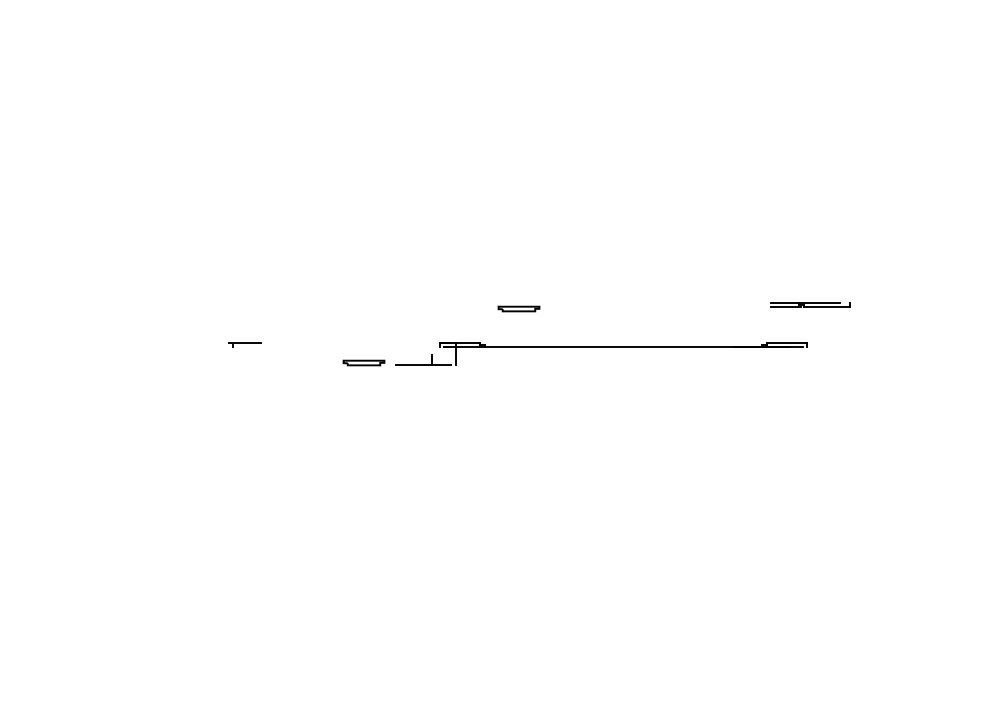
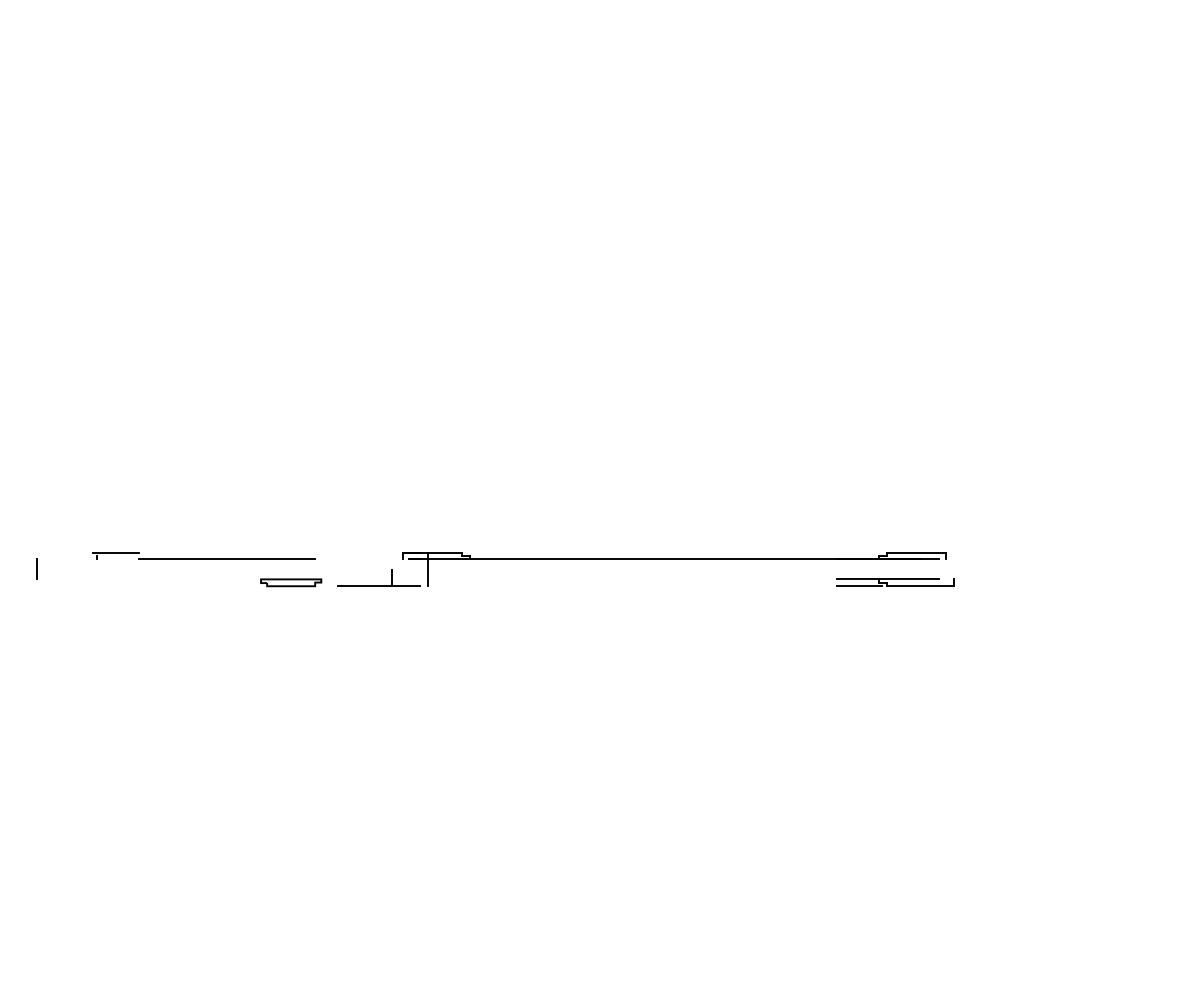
part: (810, 304) -> (896, 582), moved
curve: (518, 307) -> (519, 500), removed
line: (320, 347) -> (226, 559), added
line: (191, 353) -> (36, 568), added

